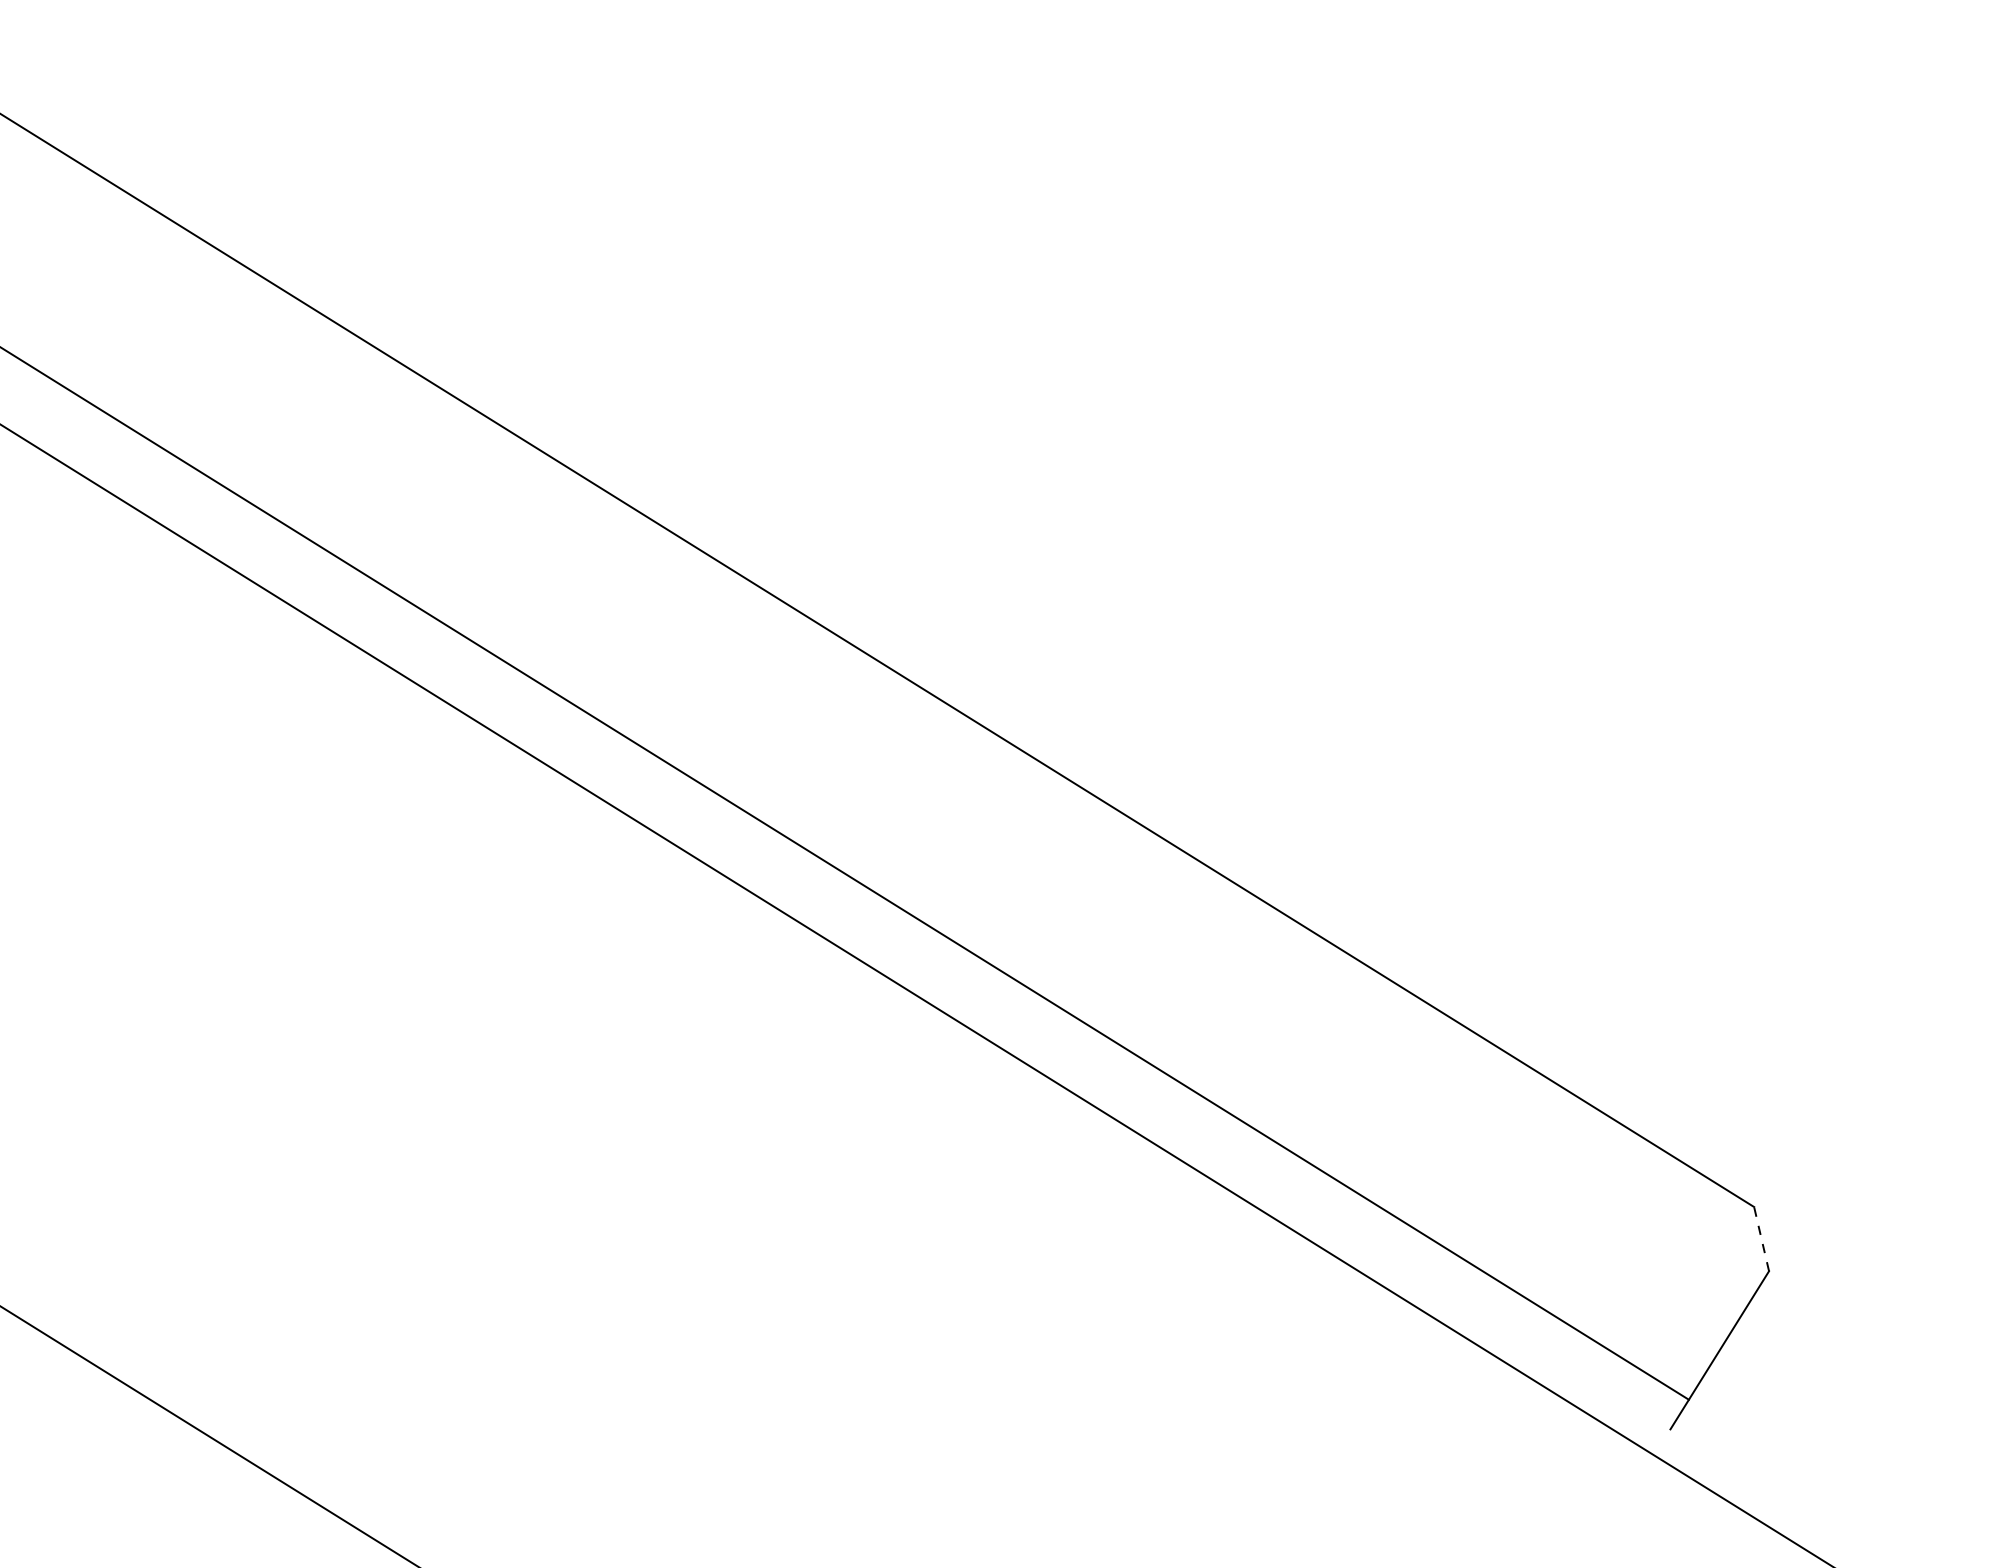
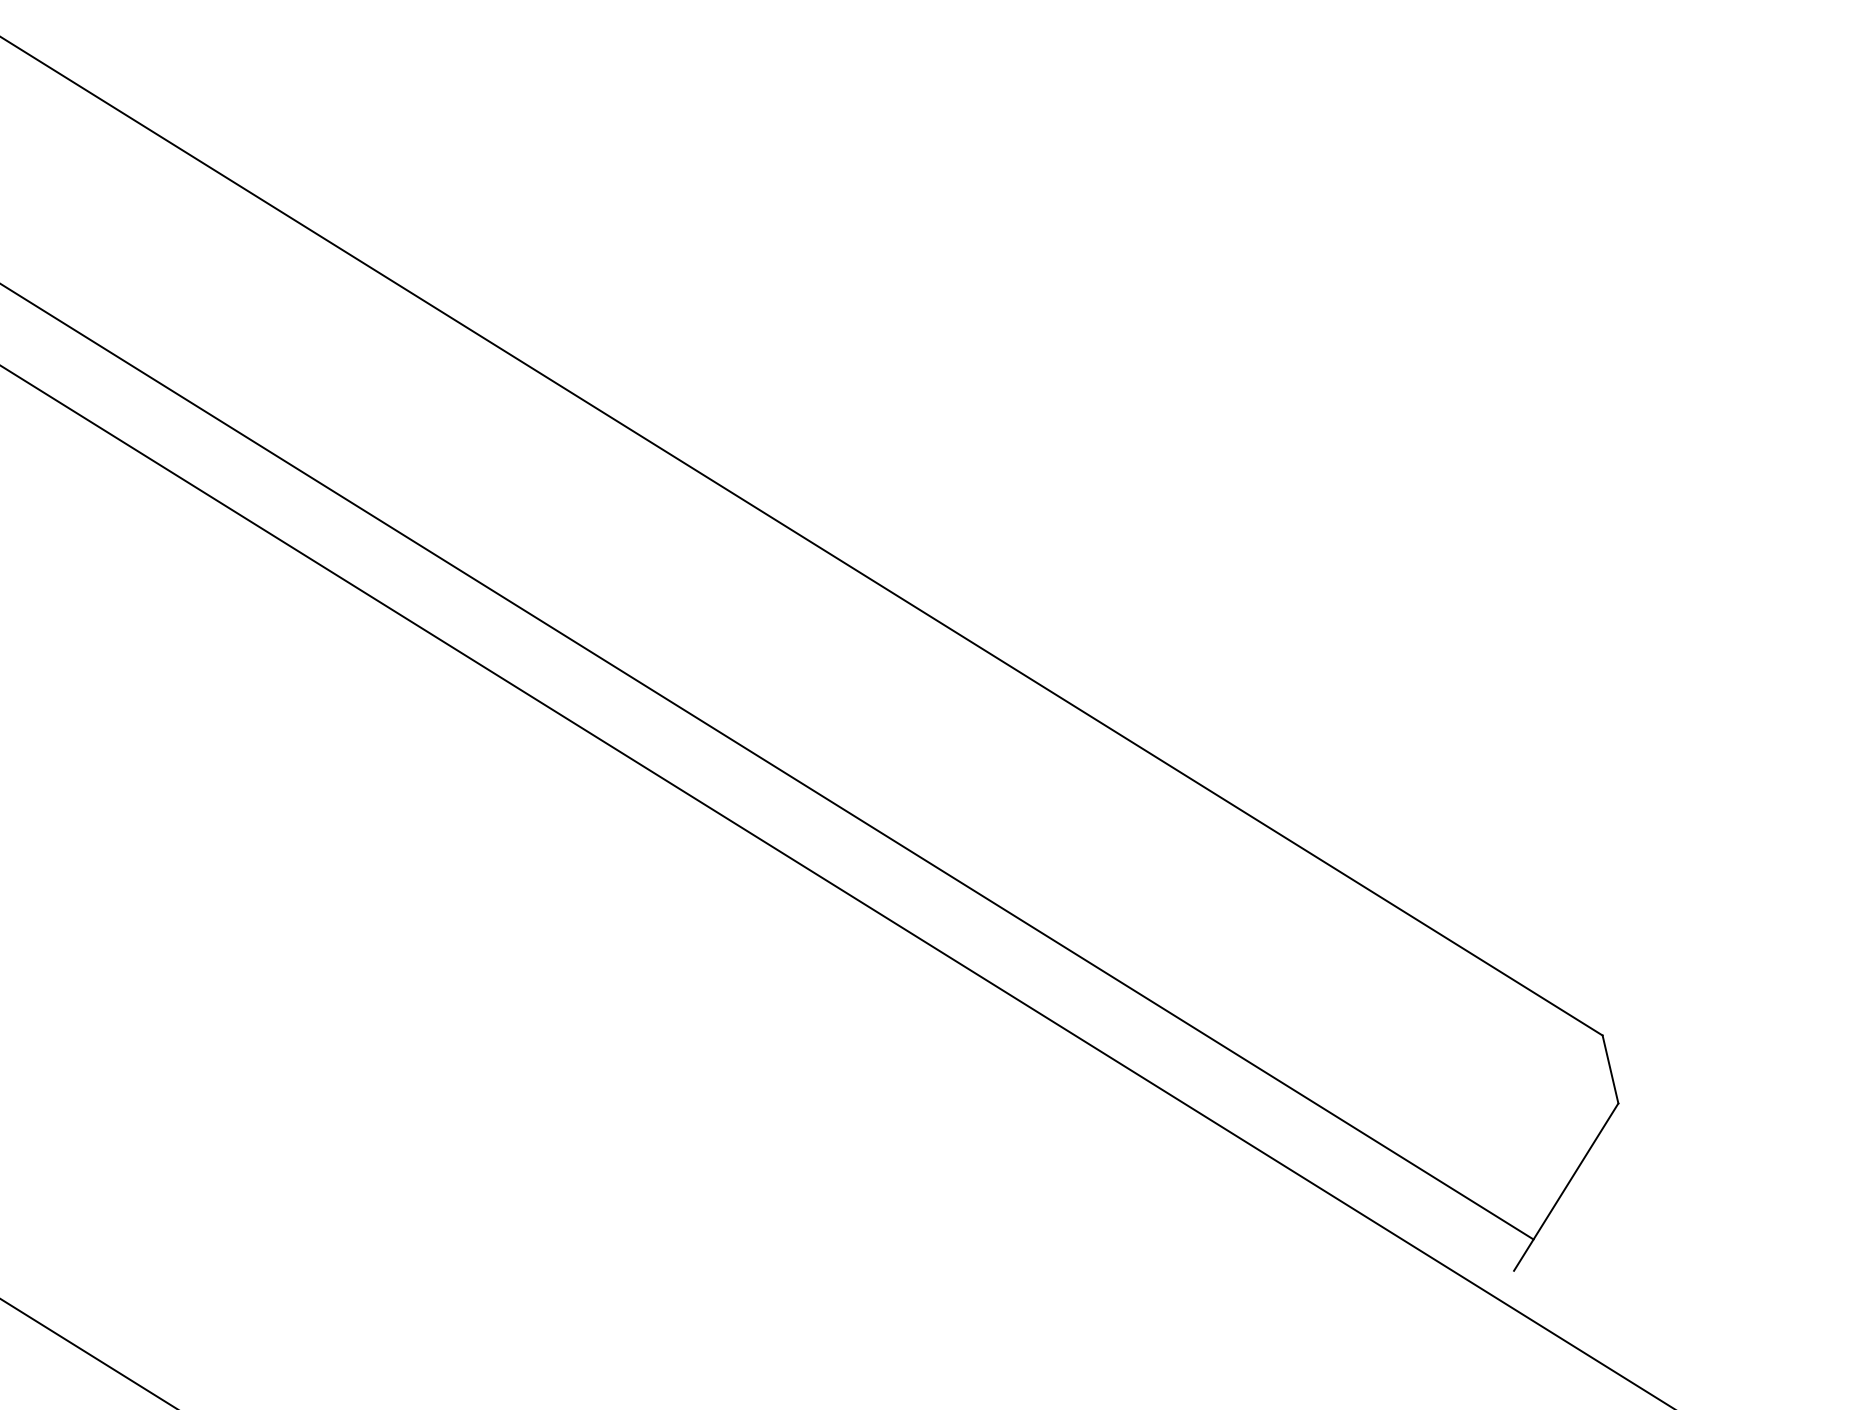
line: (1761, 1239) -> (1610, 1069), dashed -> solid

